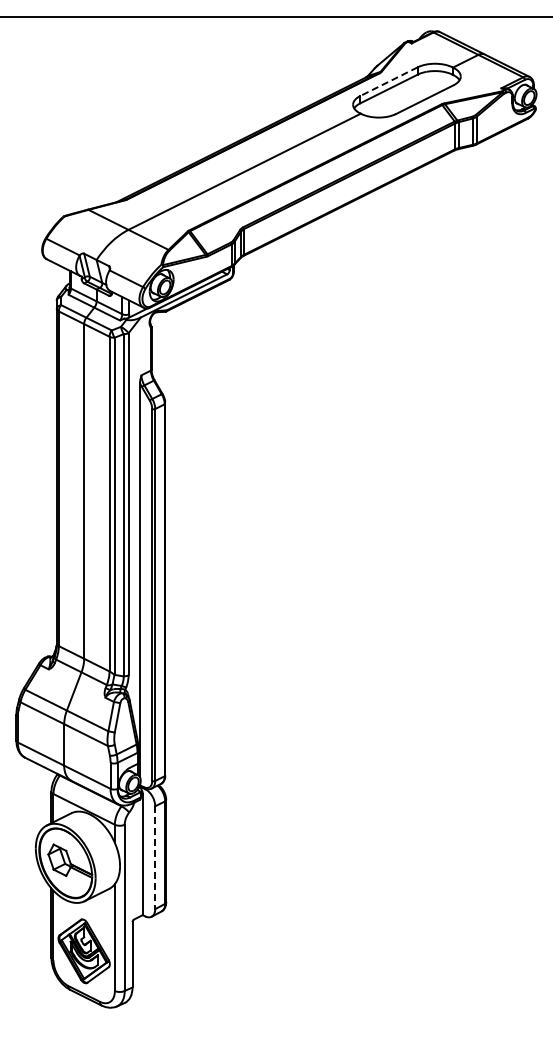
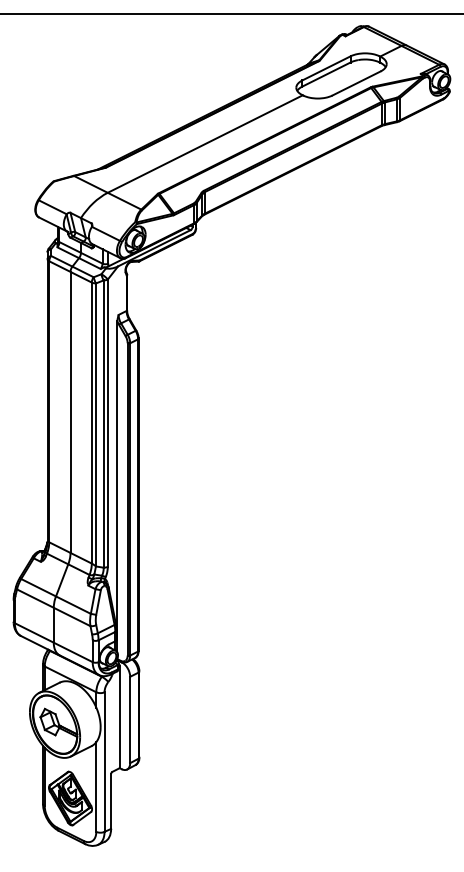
line: (388, 81) -> (326, 68), dashed -> solid
line: (155, 858) -> (130, 720), dashed -> solid

